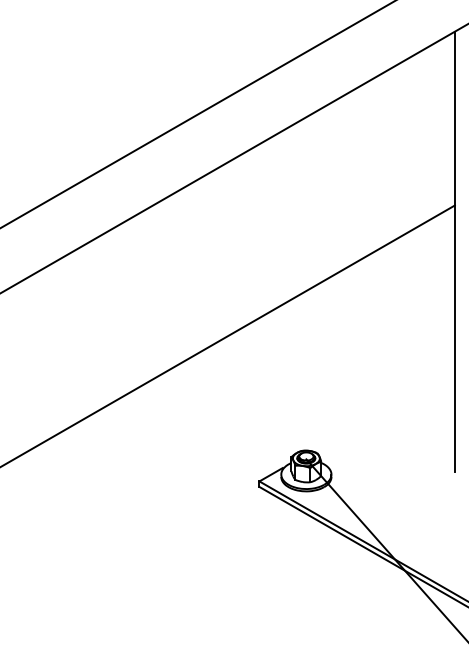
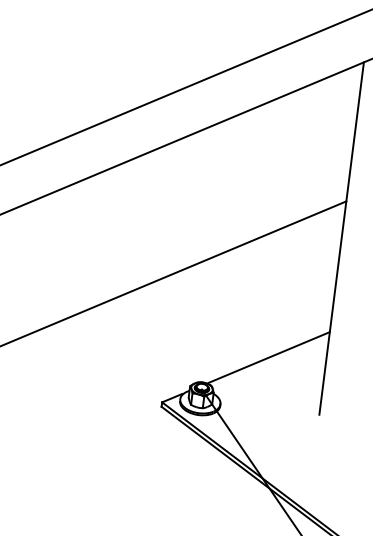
line: (383, 409) -> (268, 357), added

